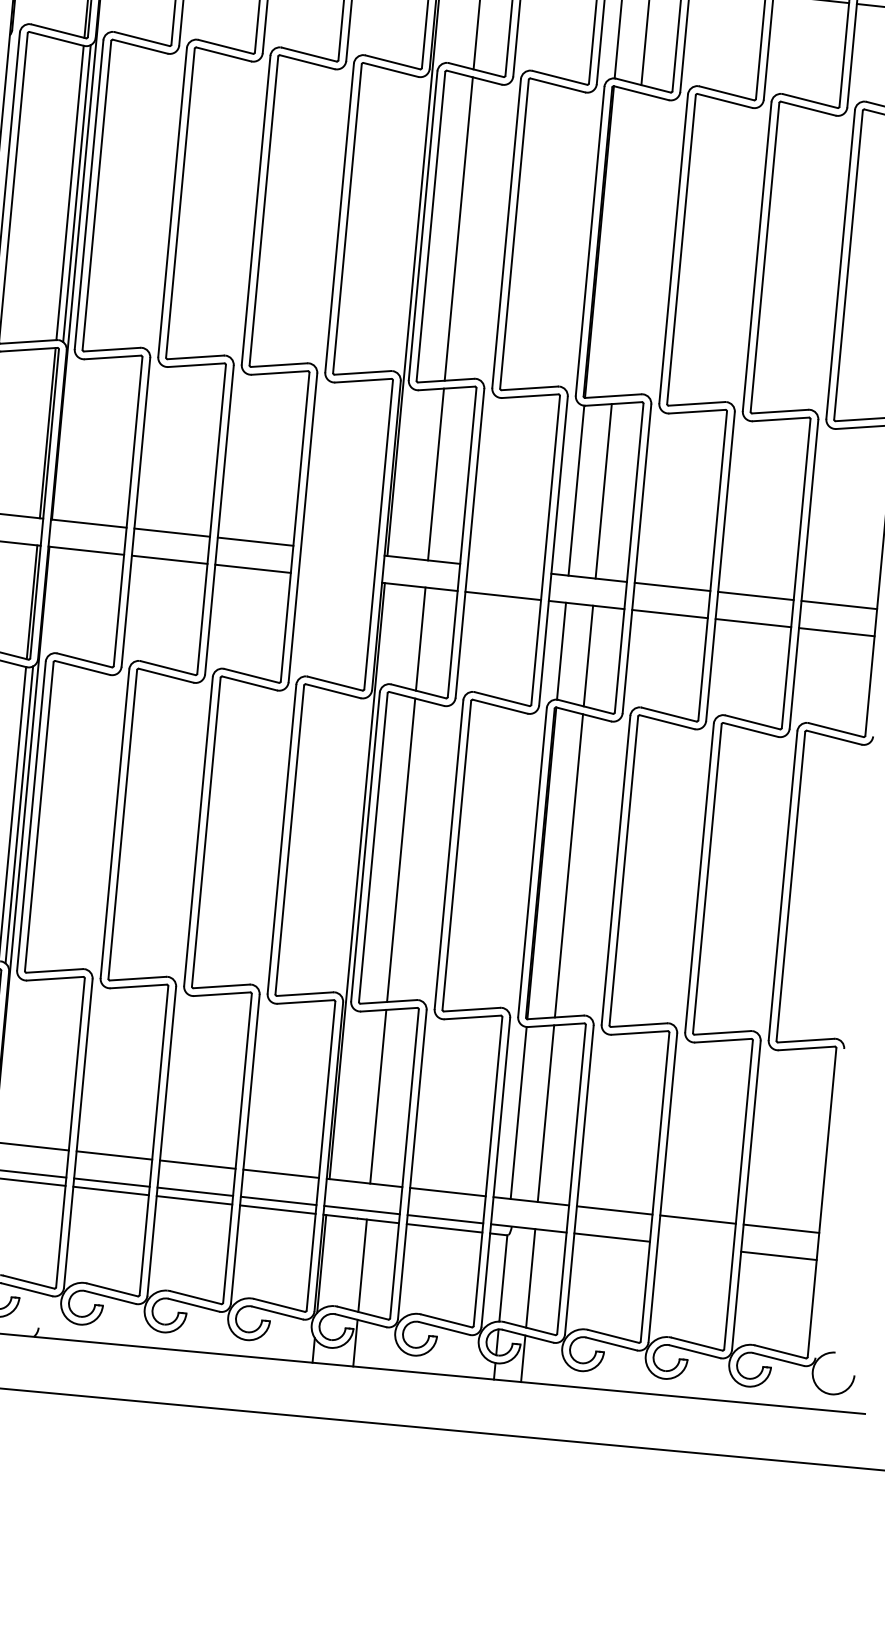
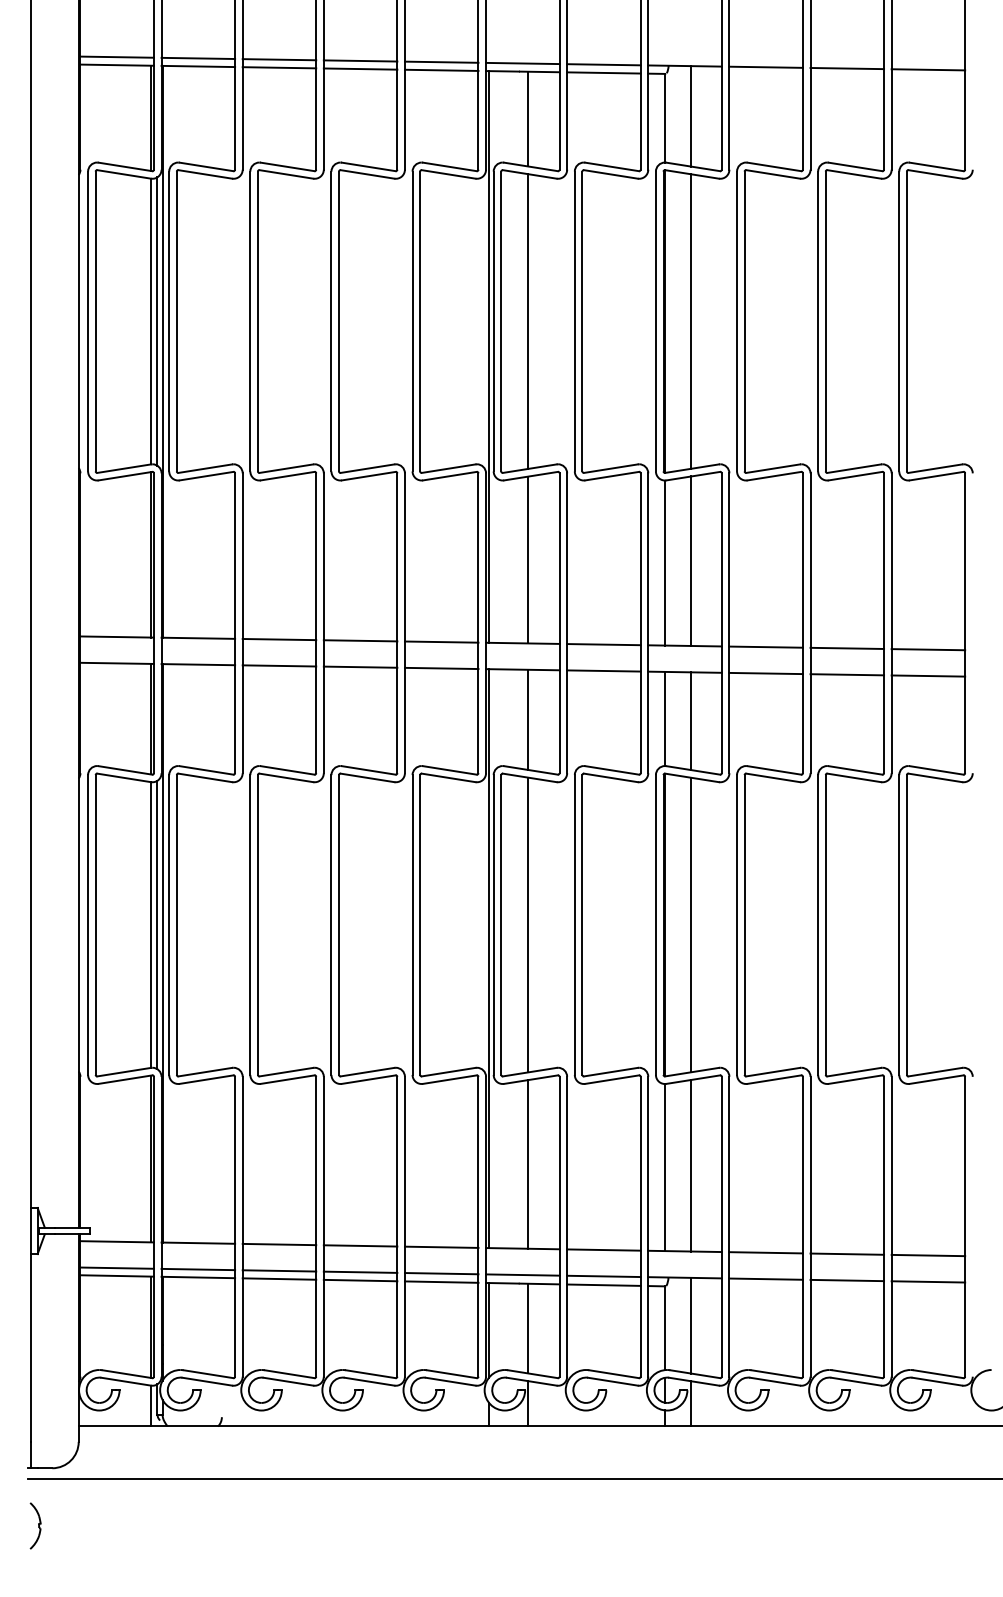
line: (626, 244) -> (691, 321), added
line: (338, 550) -> (441, 641), added
line: (505, 568) -> (603, 644), added
line: (336, 577) -> (441, 668), added
line: (695, 1246) -> (847, 1280), added

